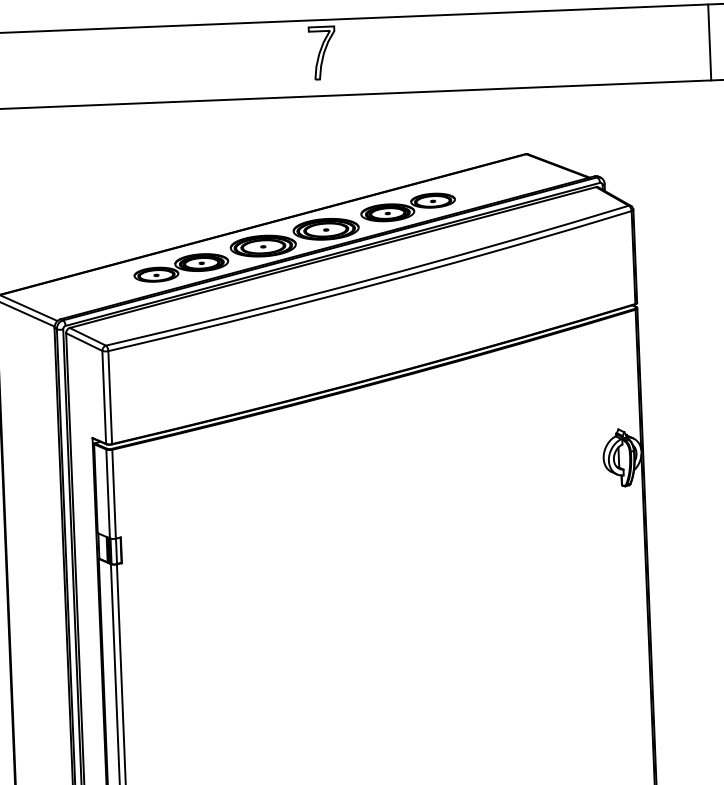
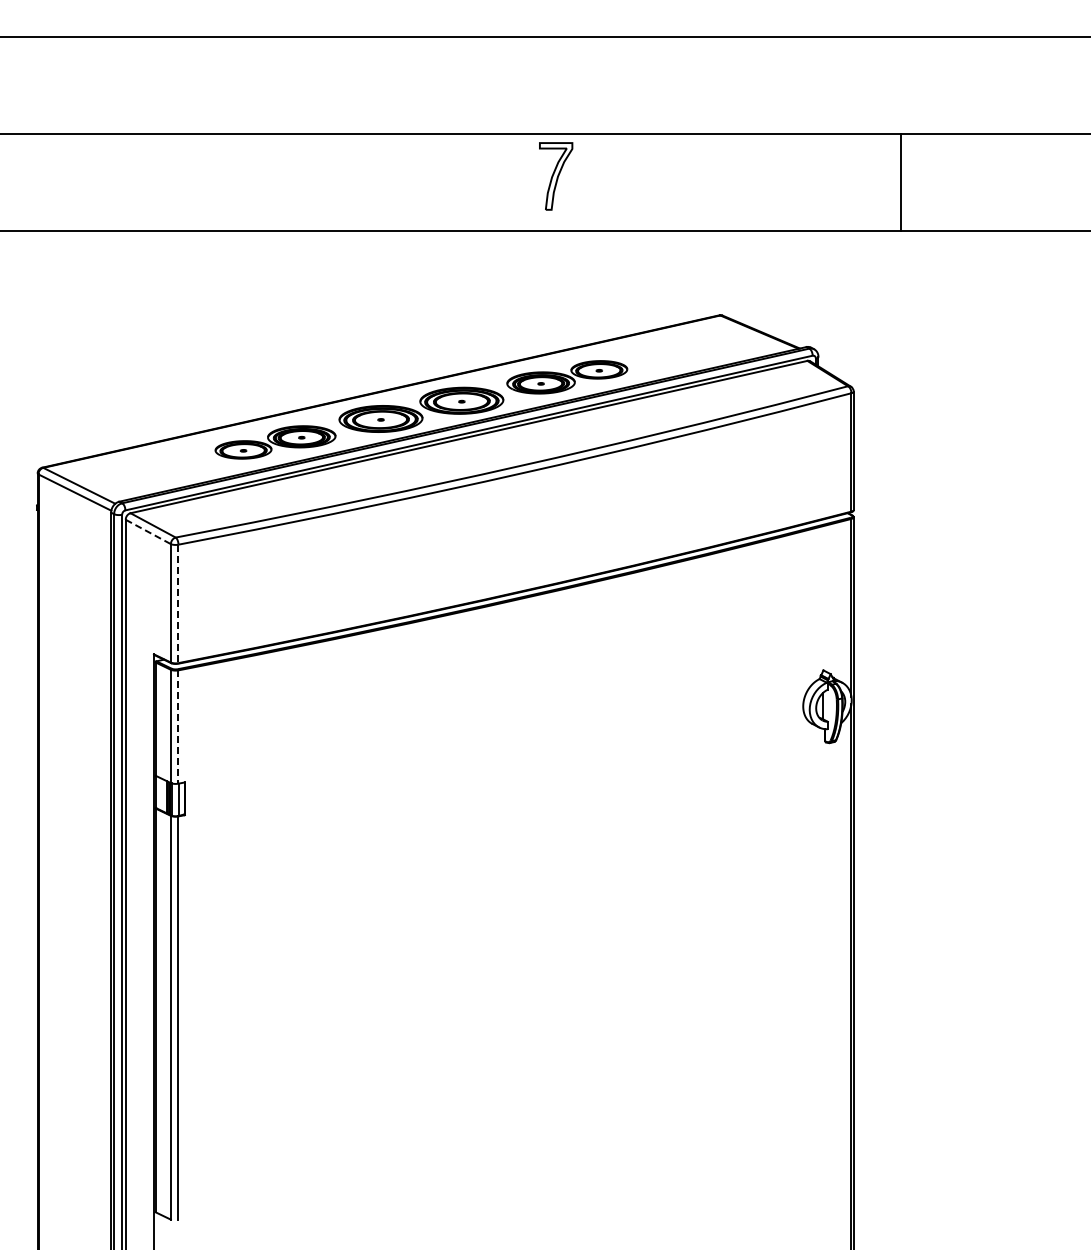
line: (709, 42) -> (901, 182), moved
part: (322, 53) -> (556, 176), moved
line: (84, 341) -> (148, 531), solid -> dashed
line: (110, 398) -> (178, 604), solid -> dashed
line: (114, 494) -> (178, 727), solid -> dashed

